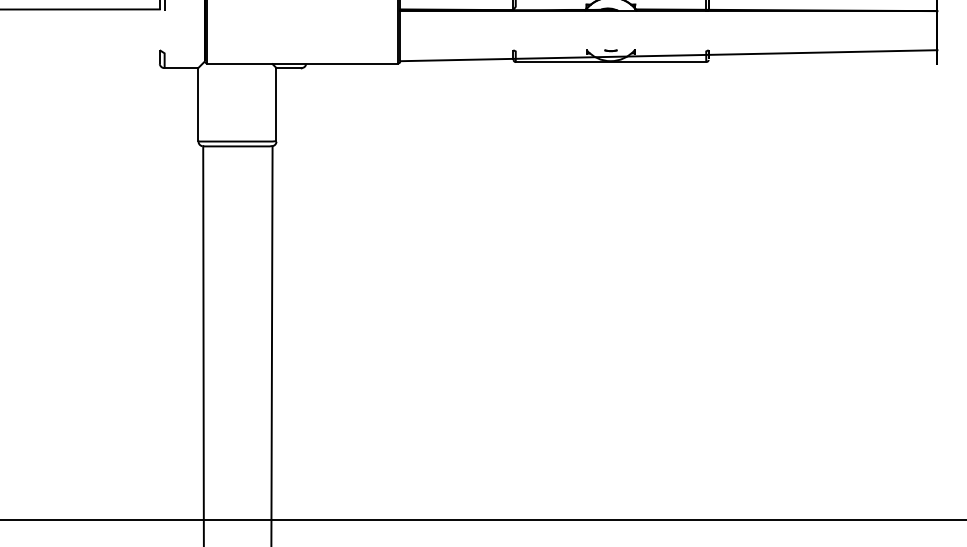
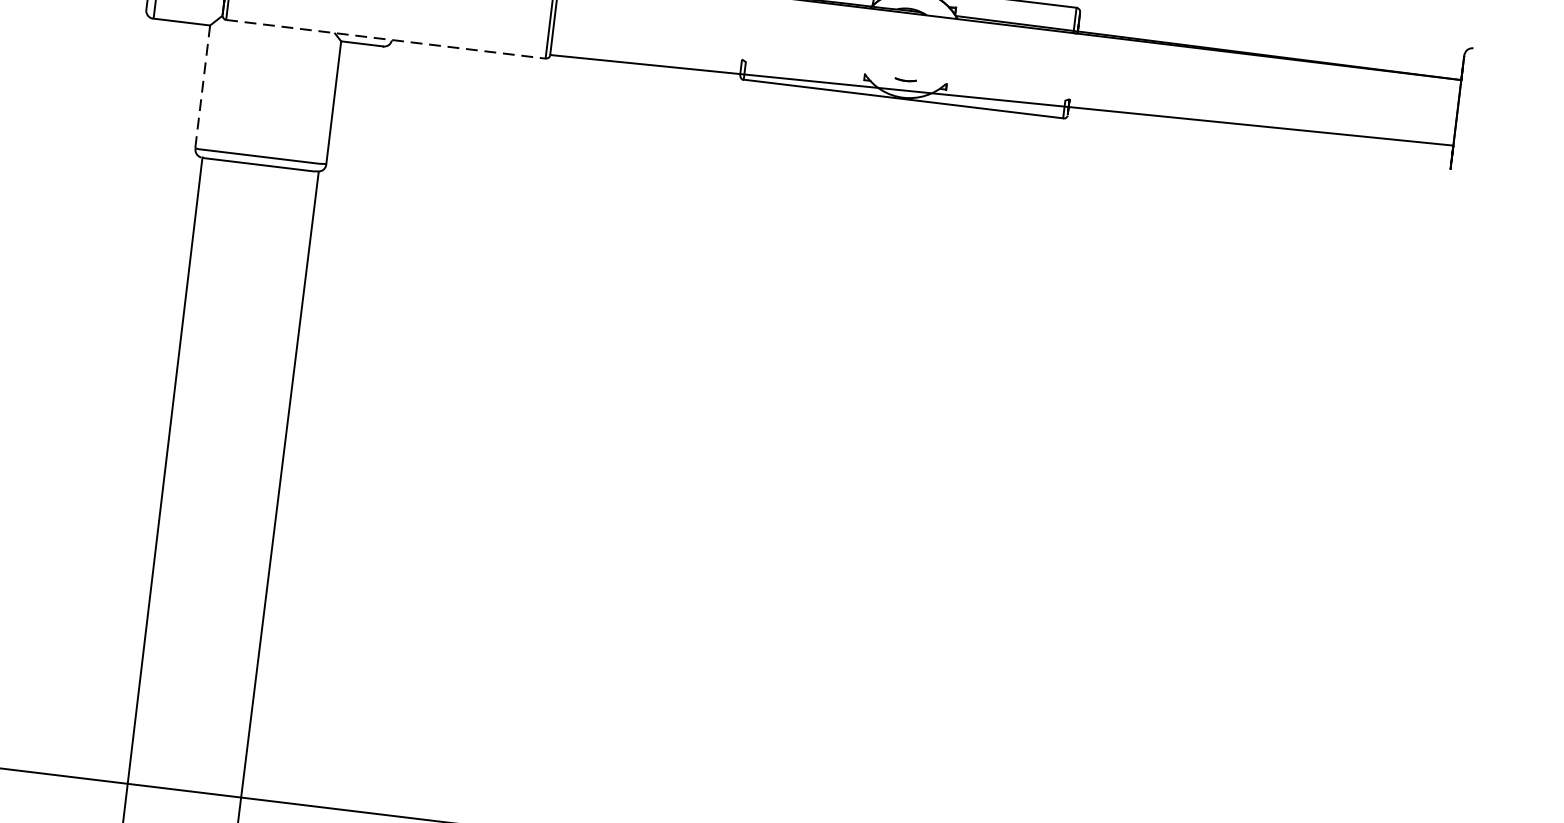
line: (303, 63) -> (387, 39), solid -> dashed
line: (198, 104) -> (203, 86), solid -> dashed

